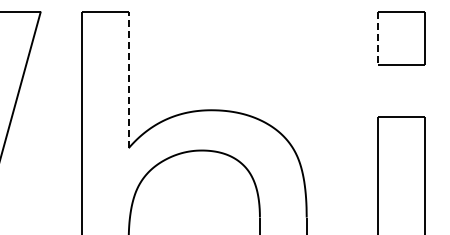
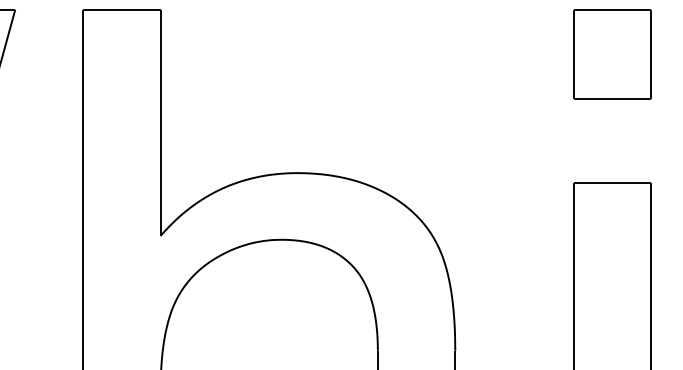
line: (378, 38) -> (574, 54), dashed -> solid
line: (128, 79) -> (160, 122), dashed -> solid

